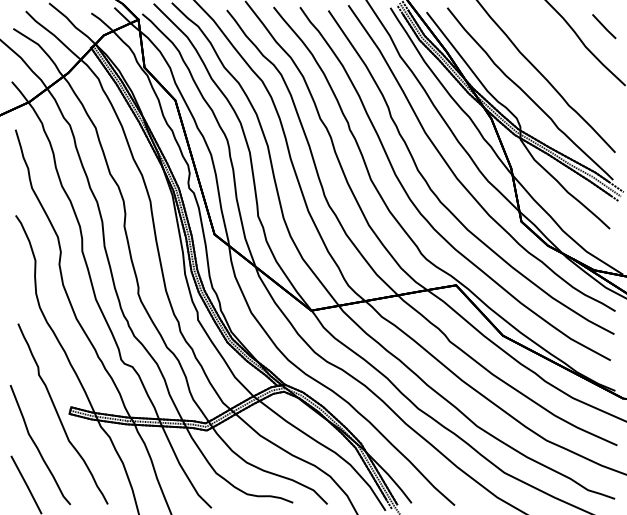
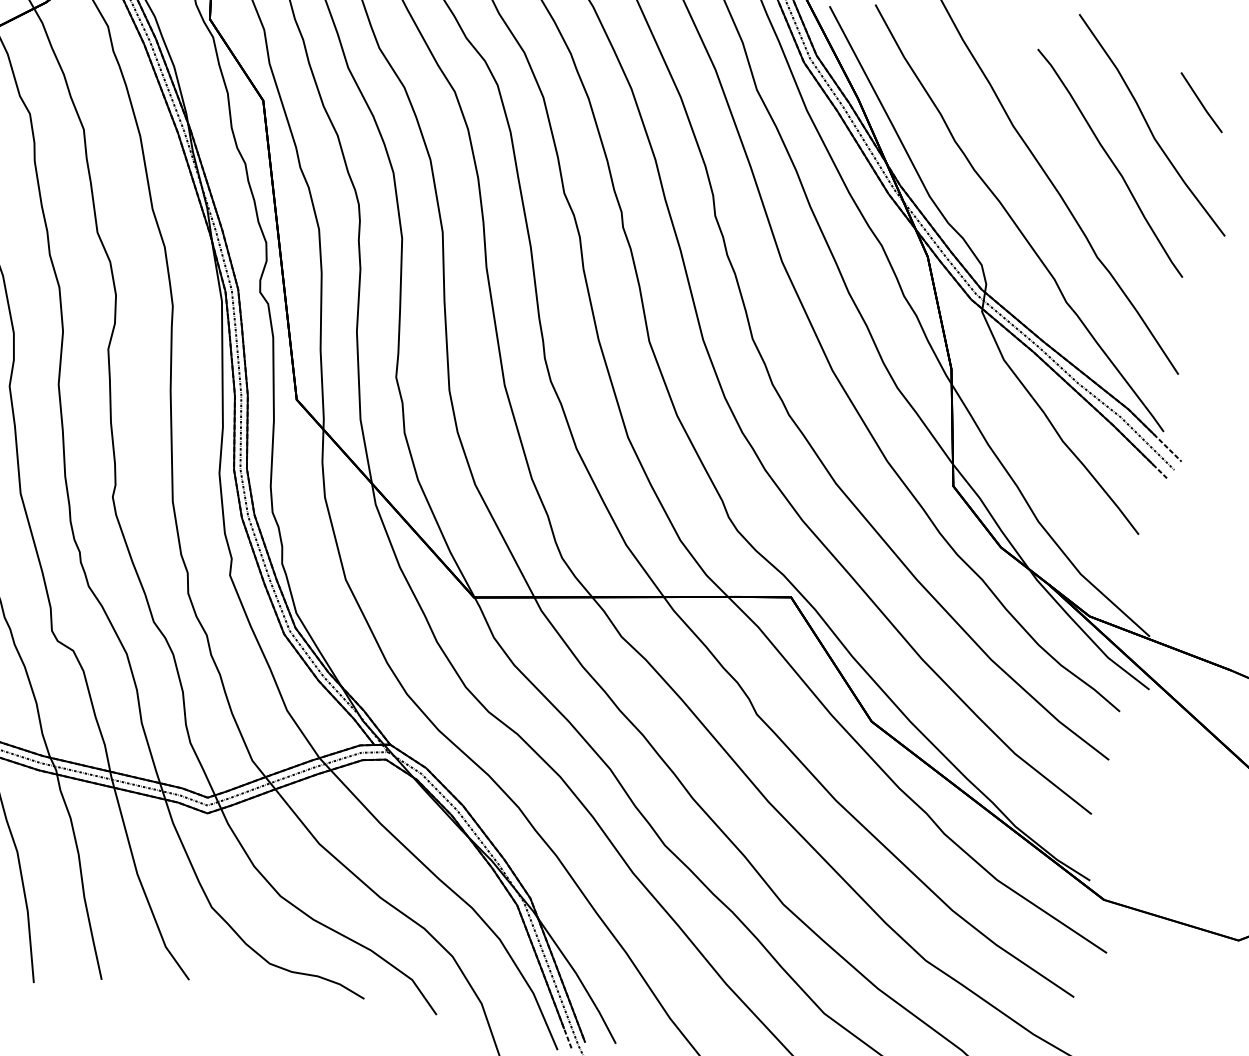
part: (566, 61) -> (1108, 162), added

